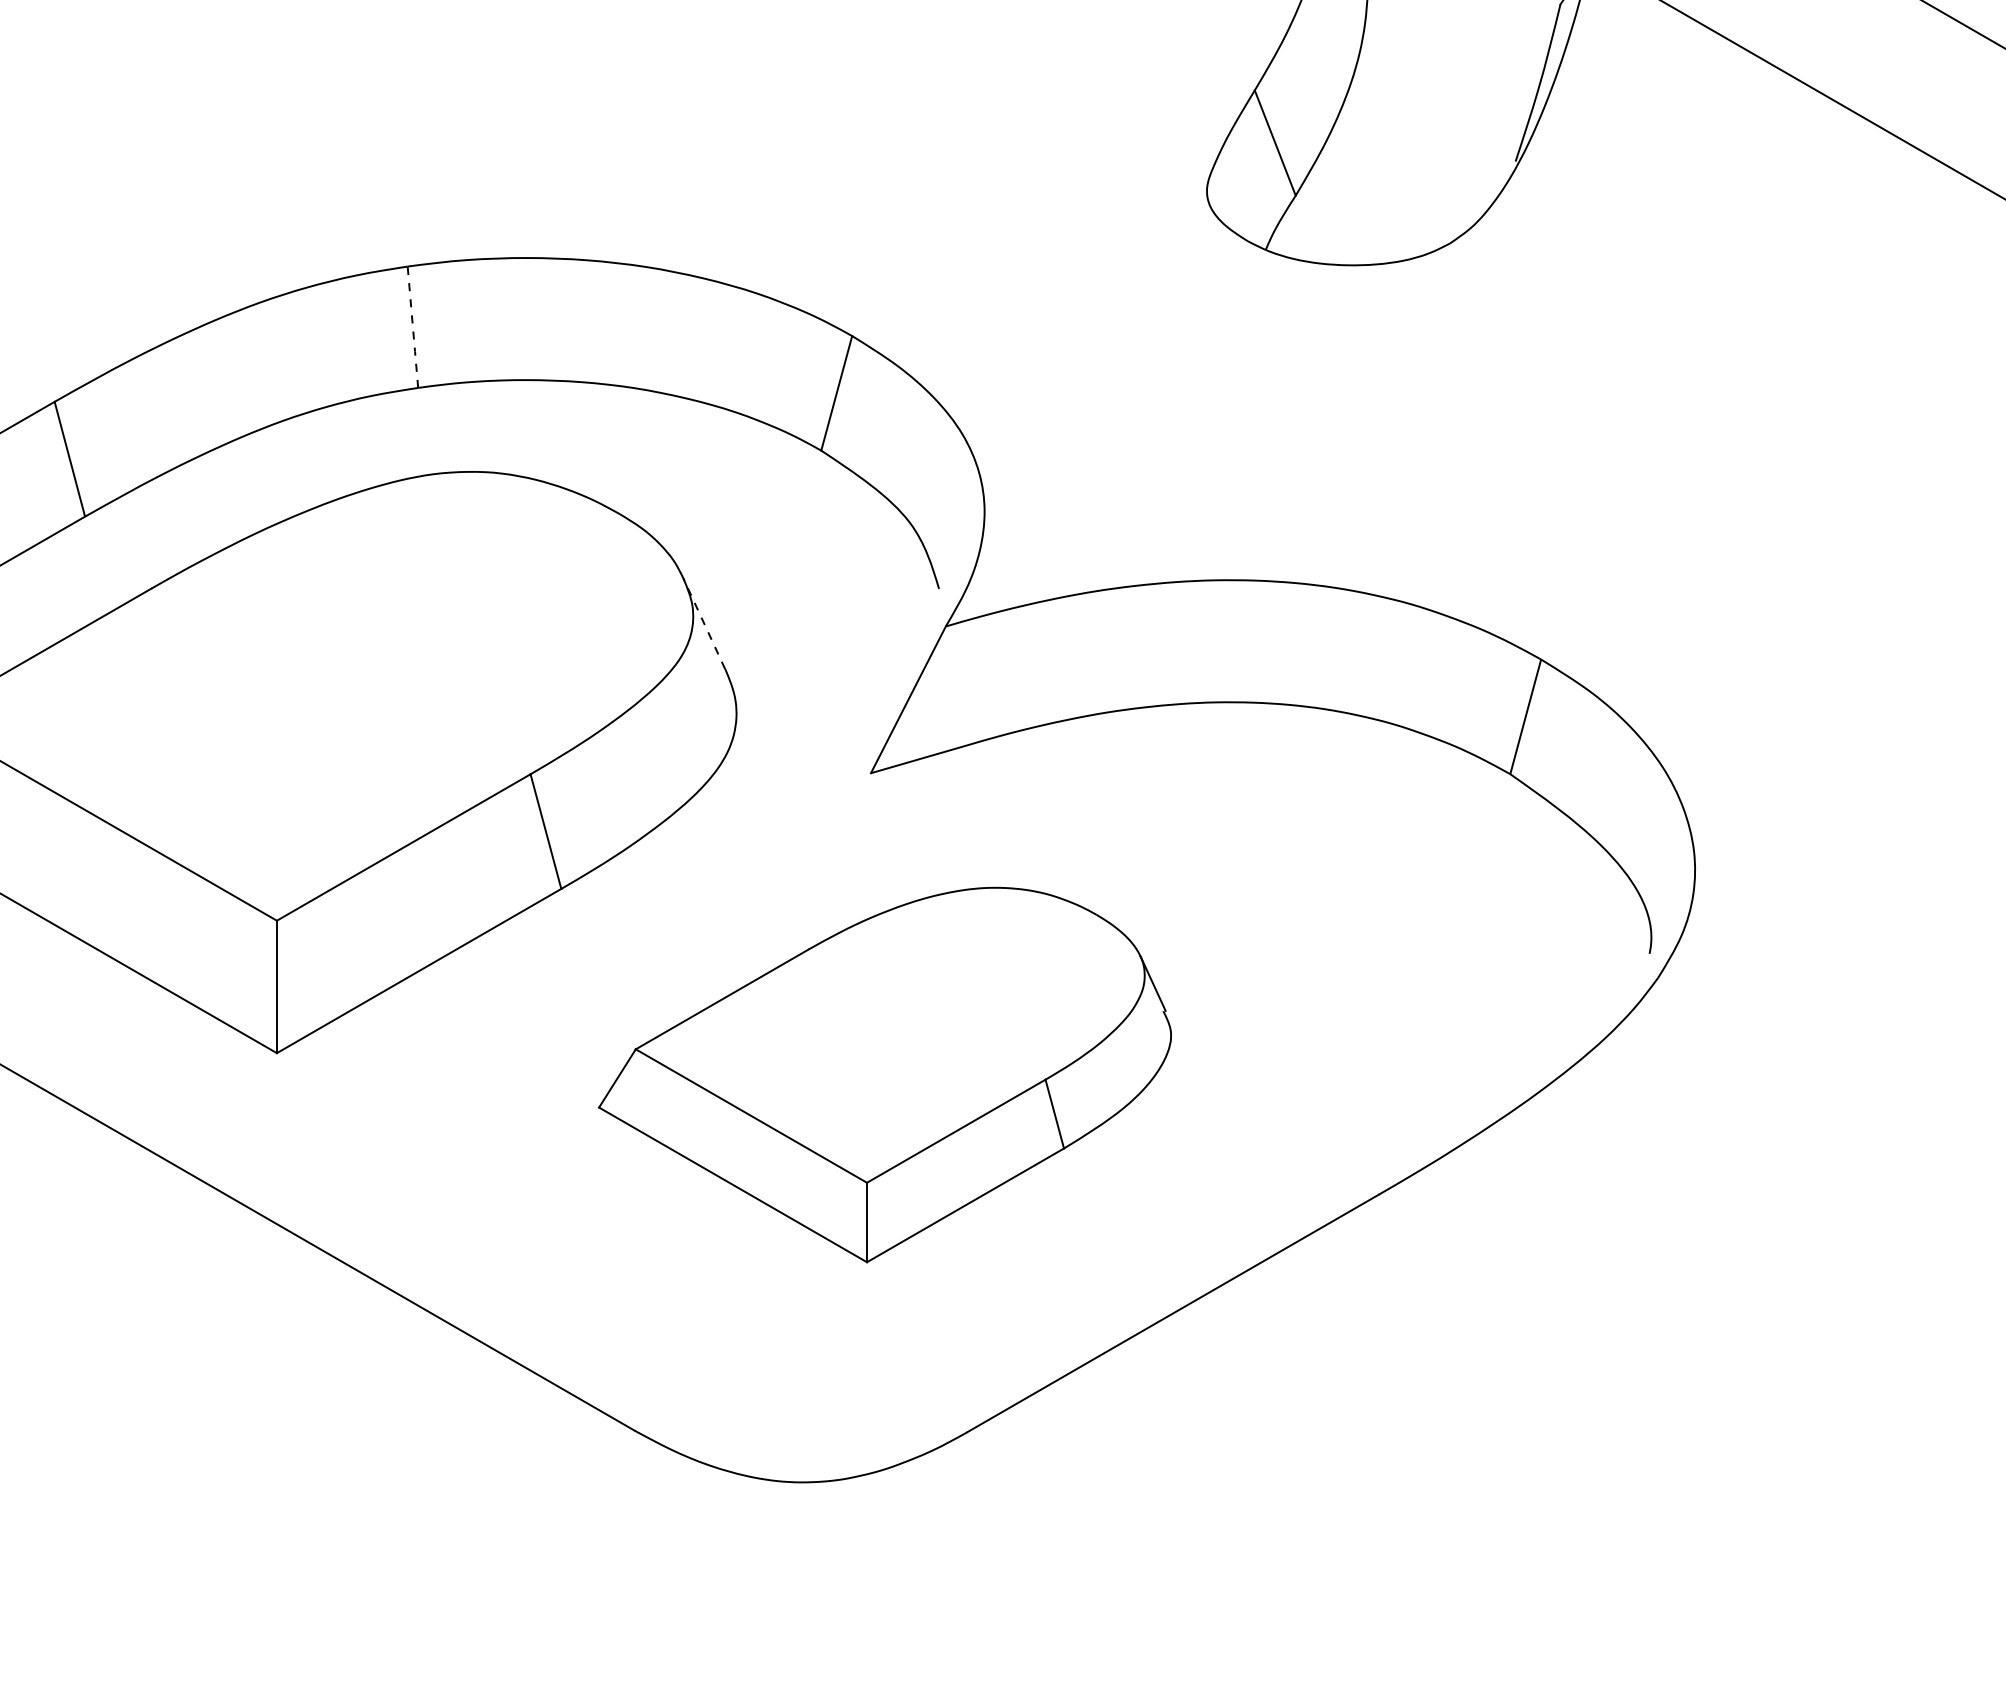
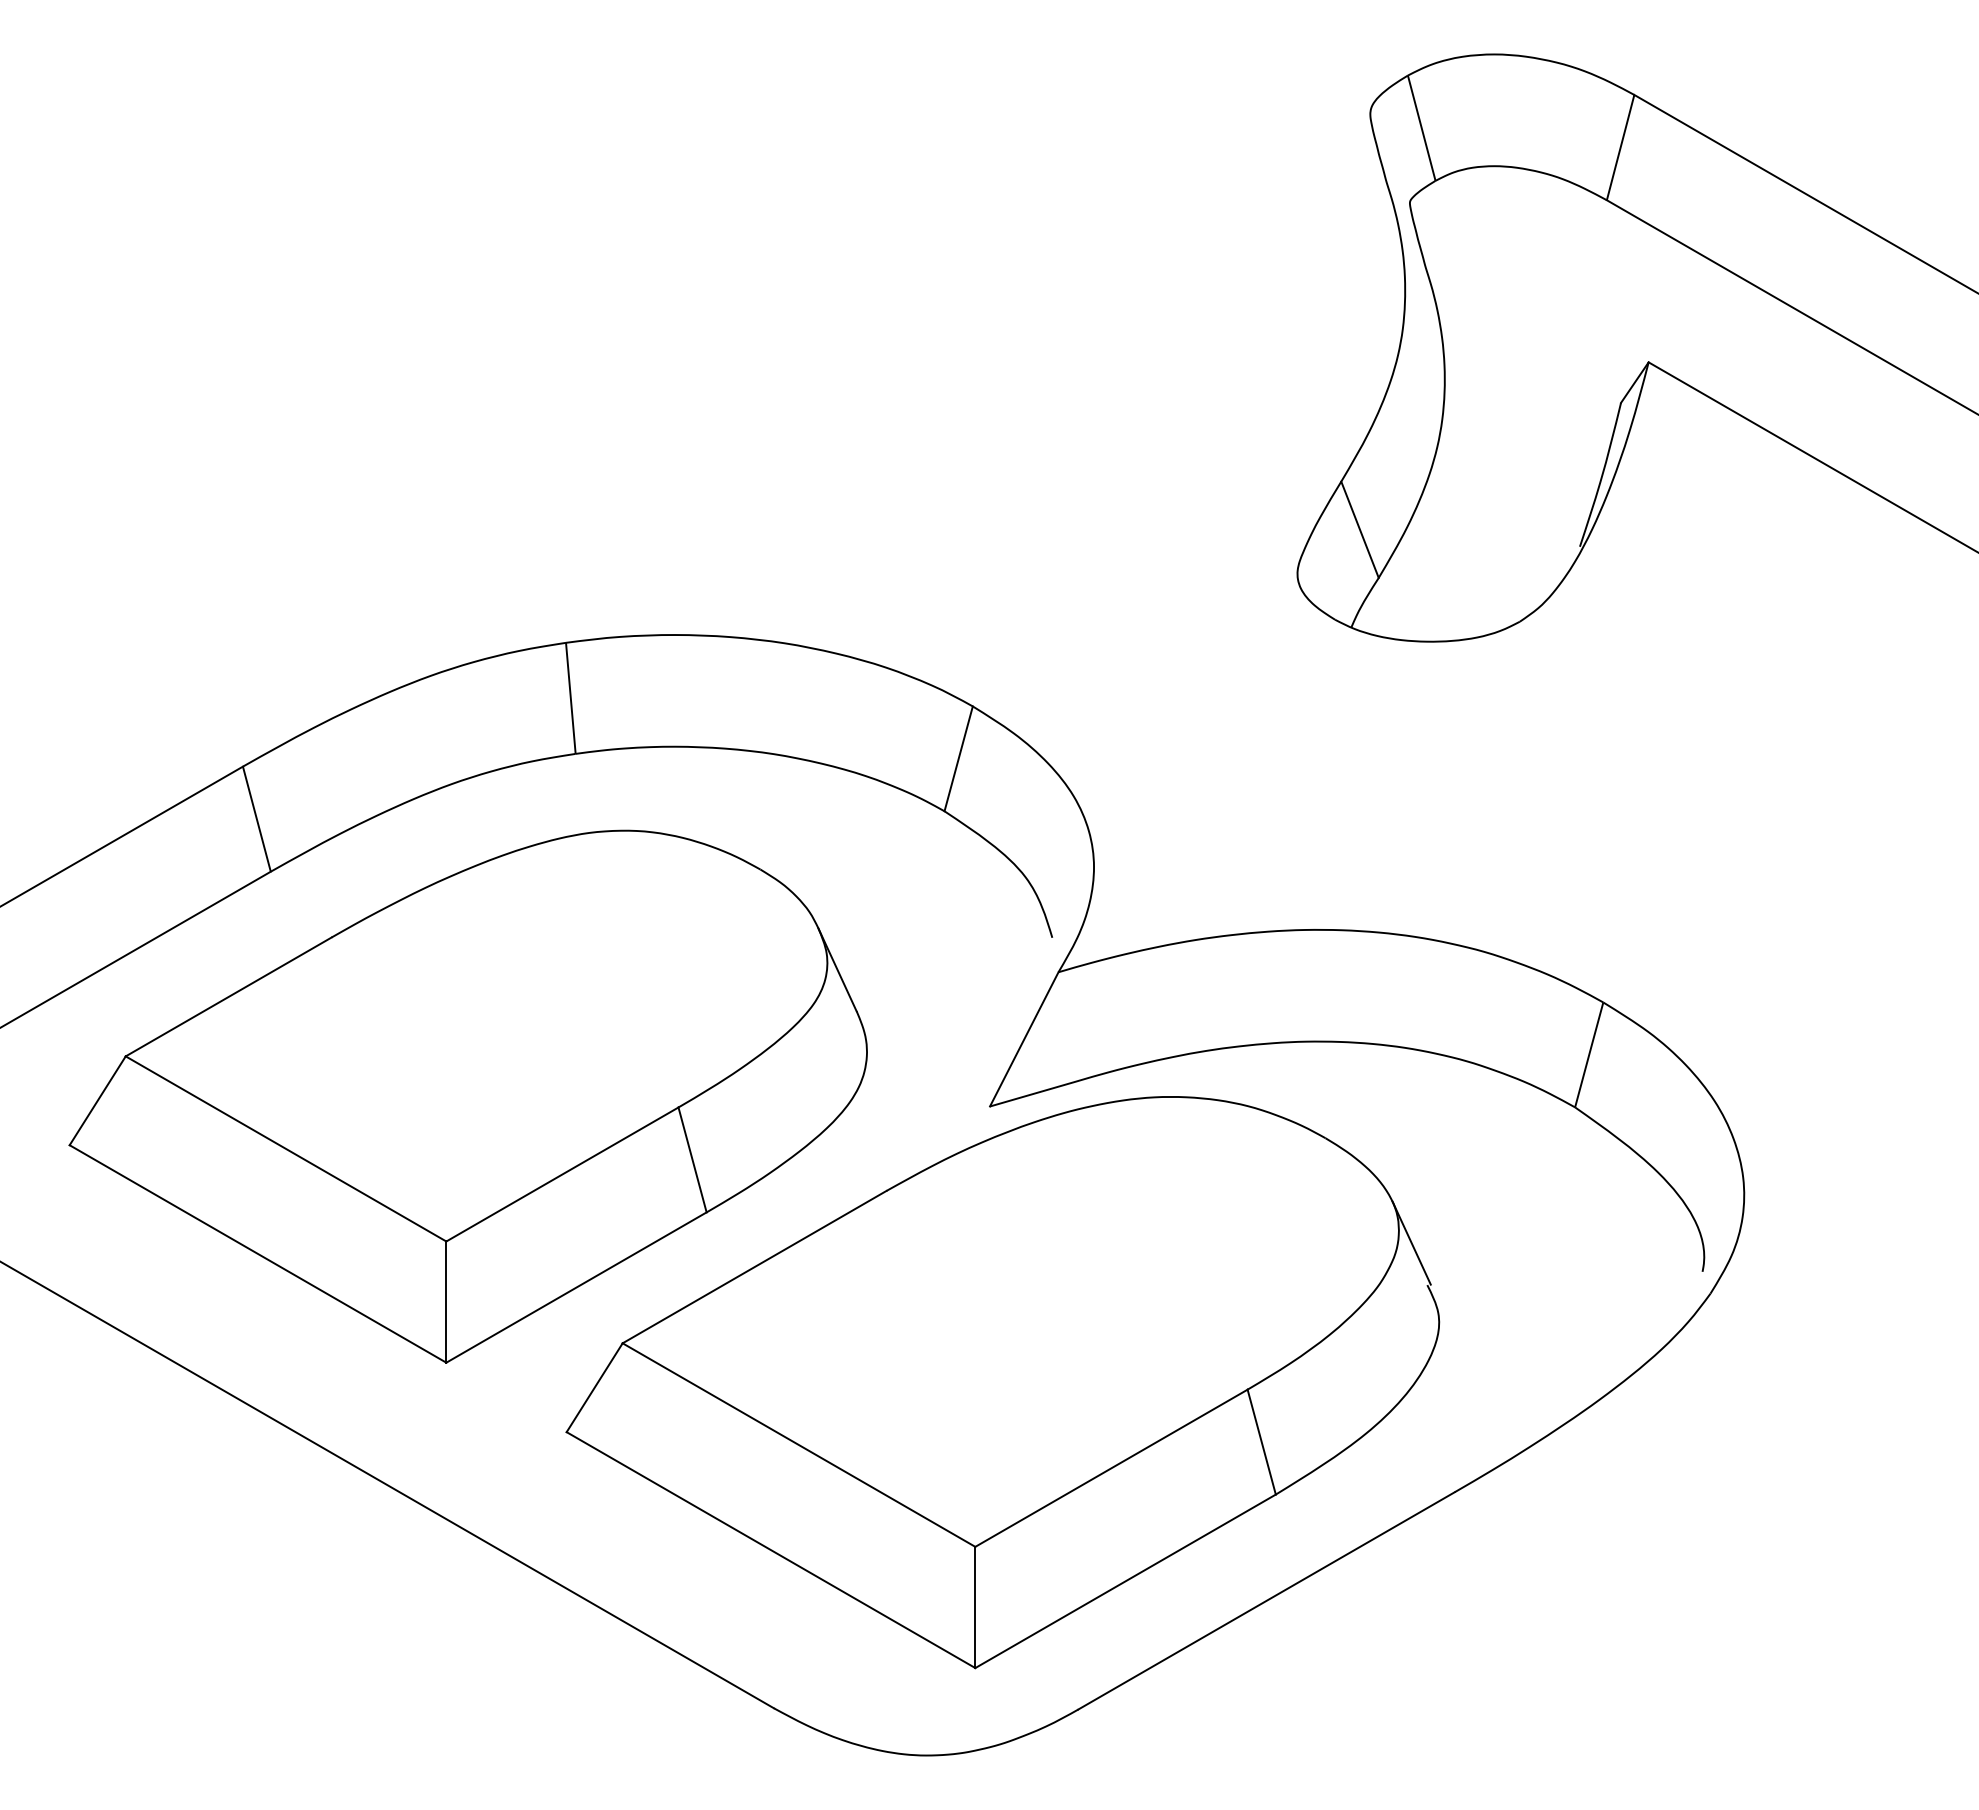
line: (412, 327) -> (570, 698), dashed -> solid
line: (704, 623) -> (837, 969), dashed -> solid
part: (884, 1074) -> (1002, 1382), size x1.67

